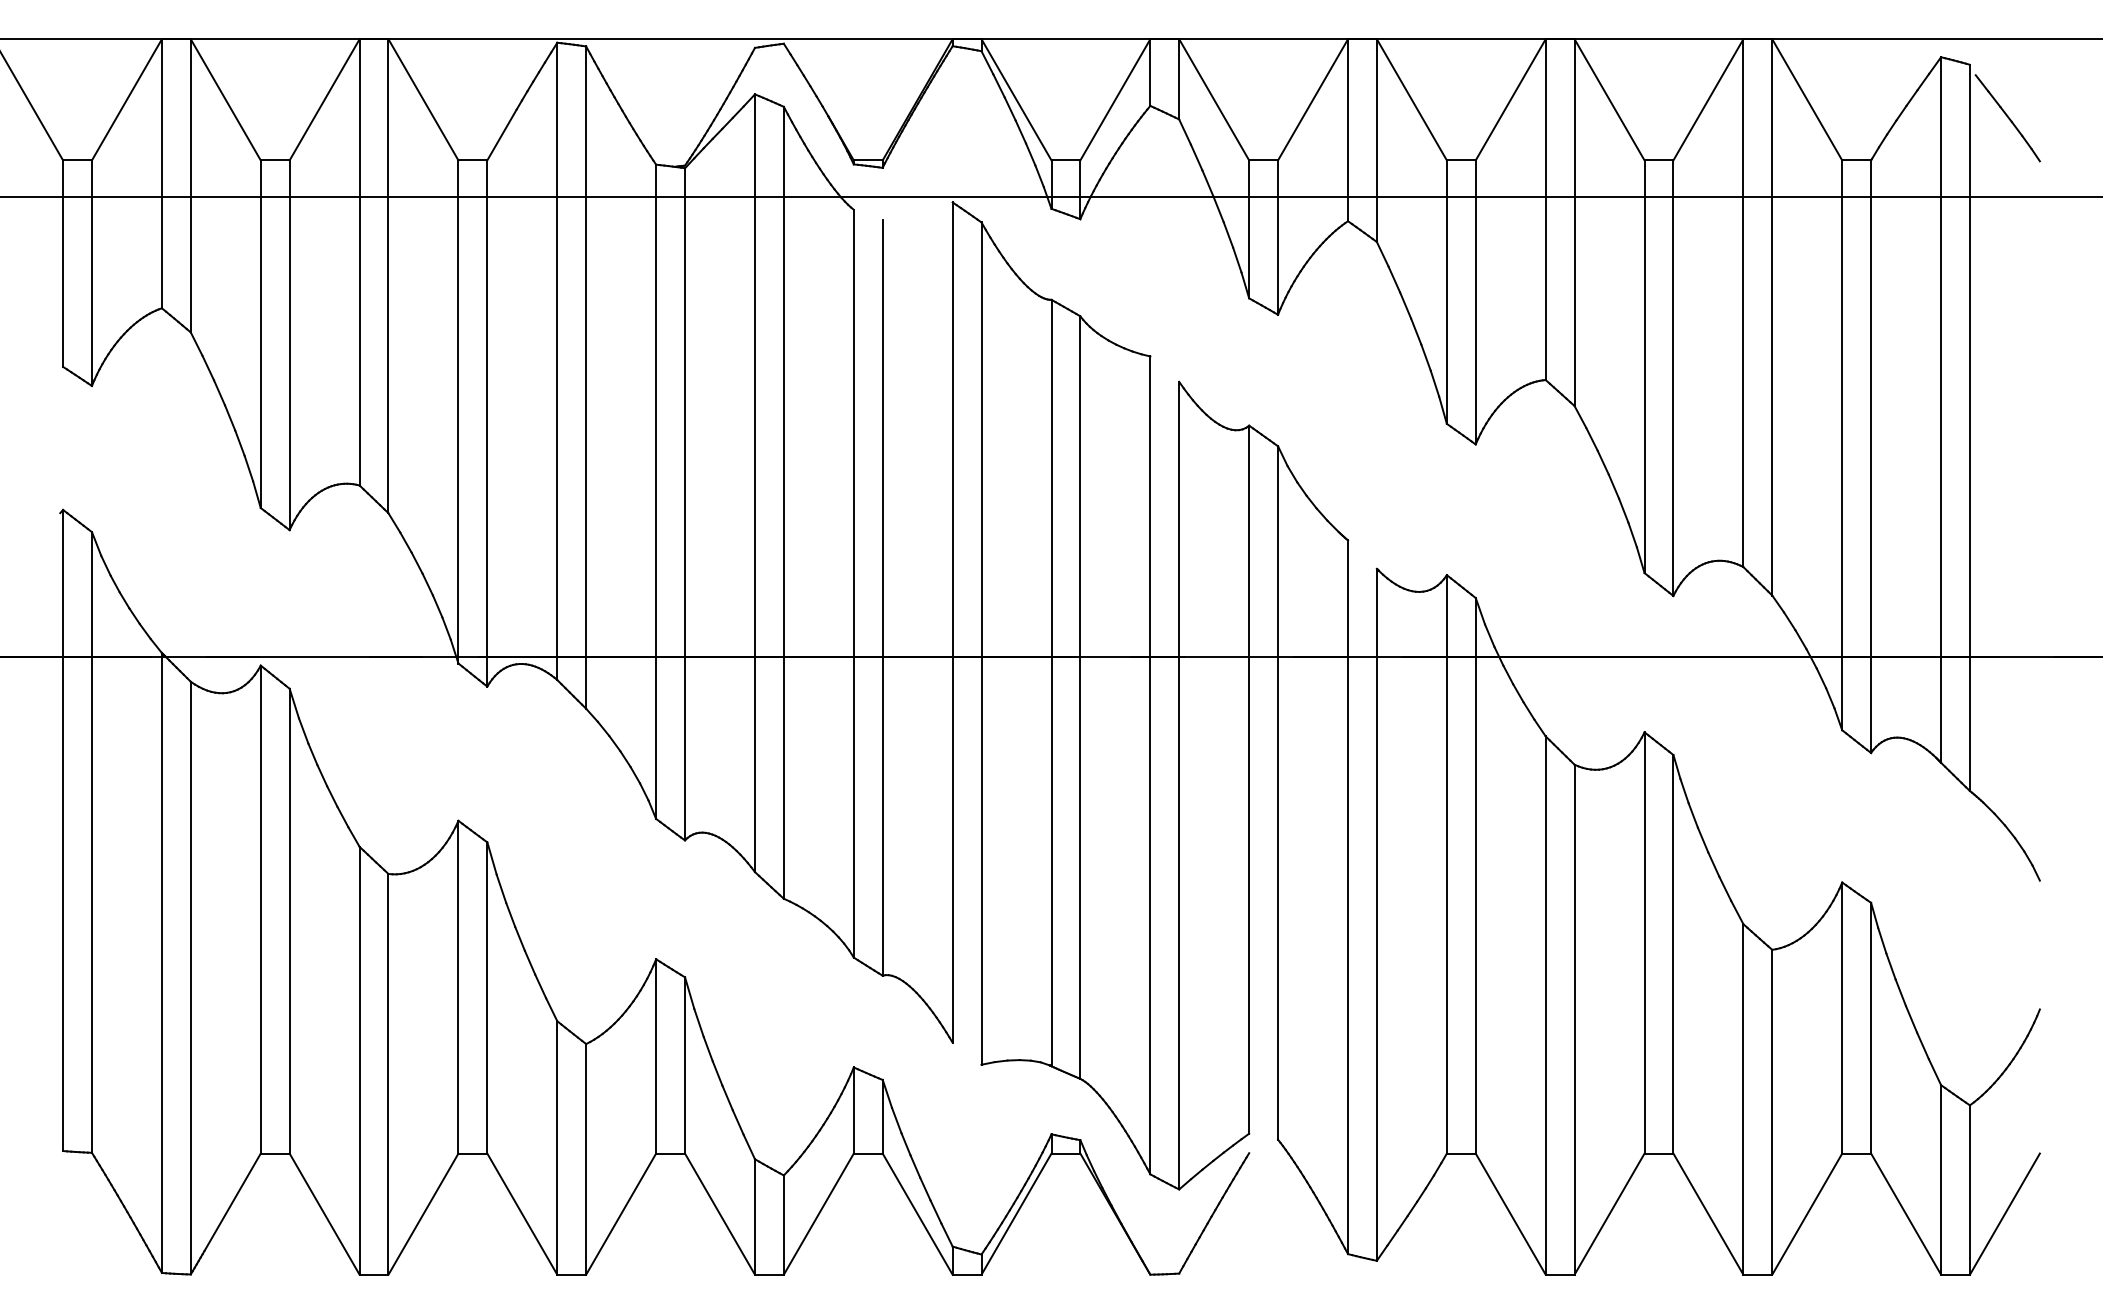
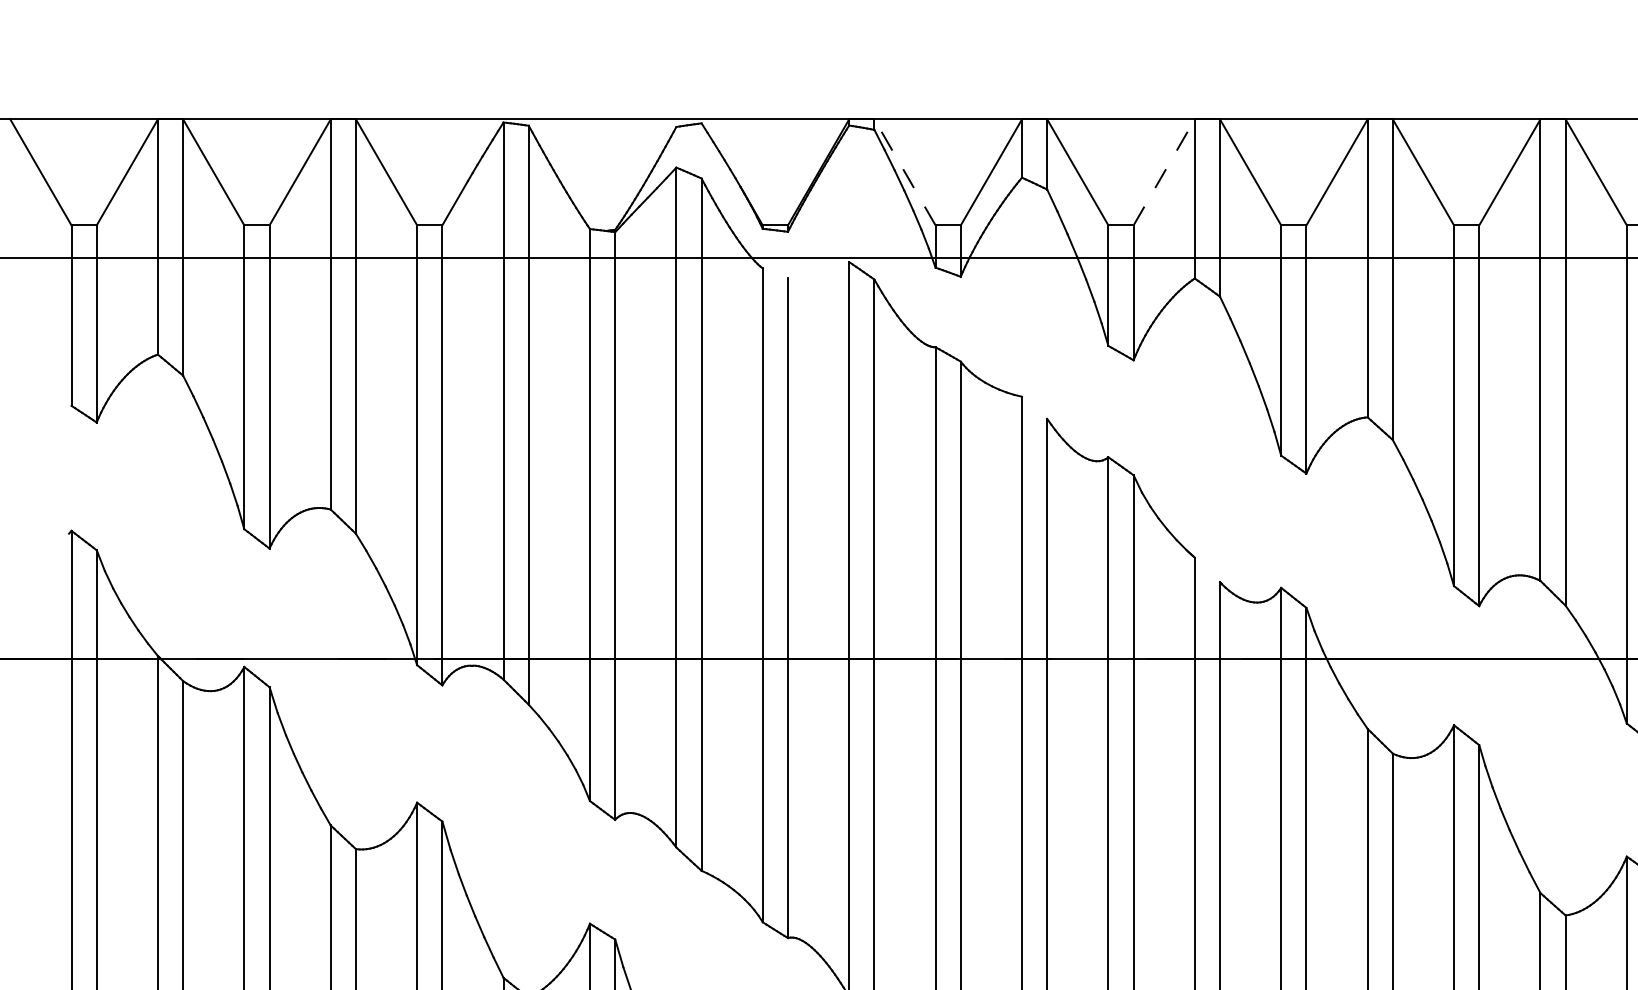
line: (1016, 99) -> (904, 172), solid -> dashed
line: (1313, 99) -> (1164, 172), solid -> dashed

